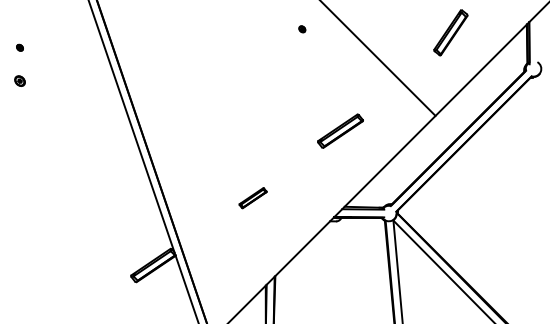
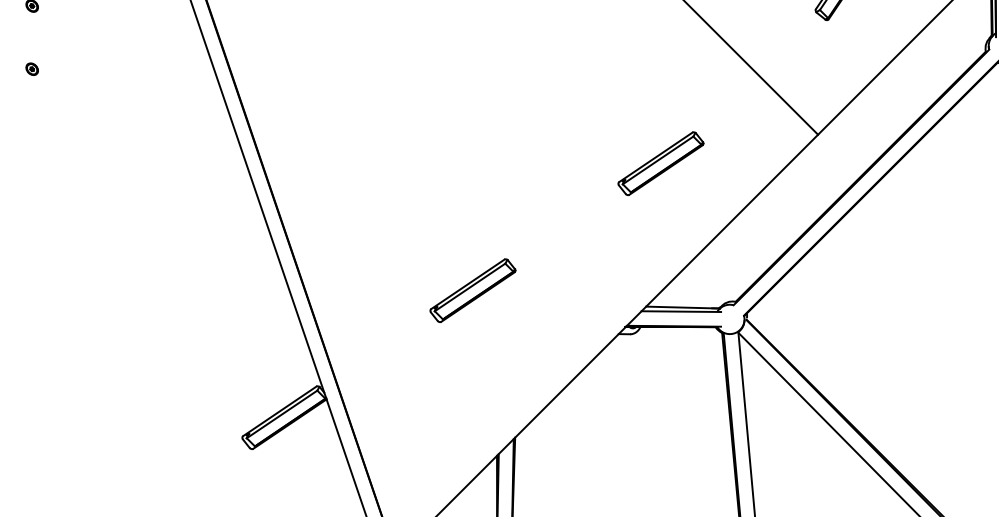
part: (19, 81) -> (31, 69), size x0.62
part: (340, 130) -> (661, 162), moved
part: (252, 197) -> (471, 289), size x1.67

